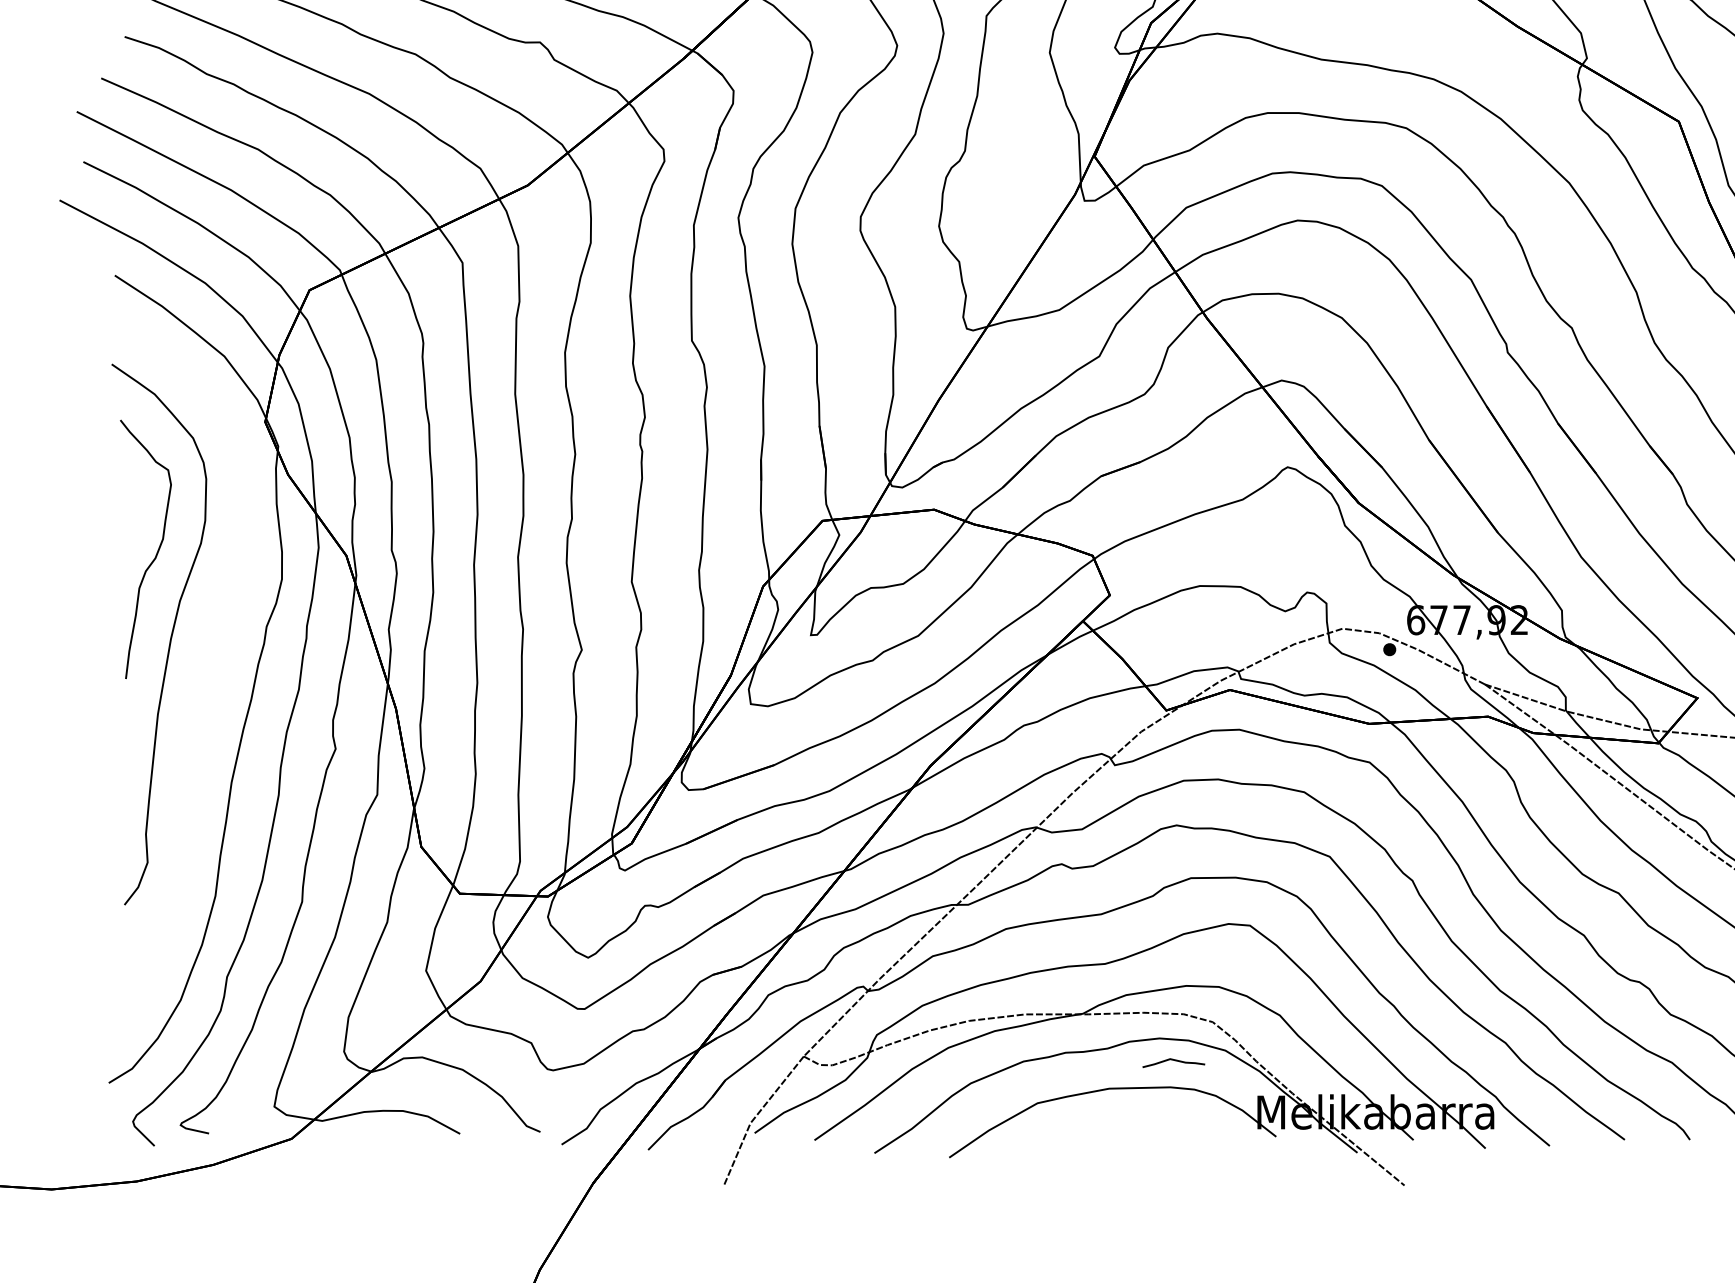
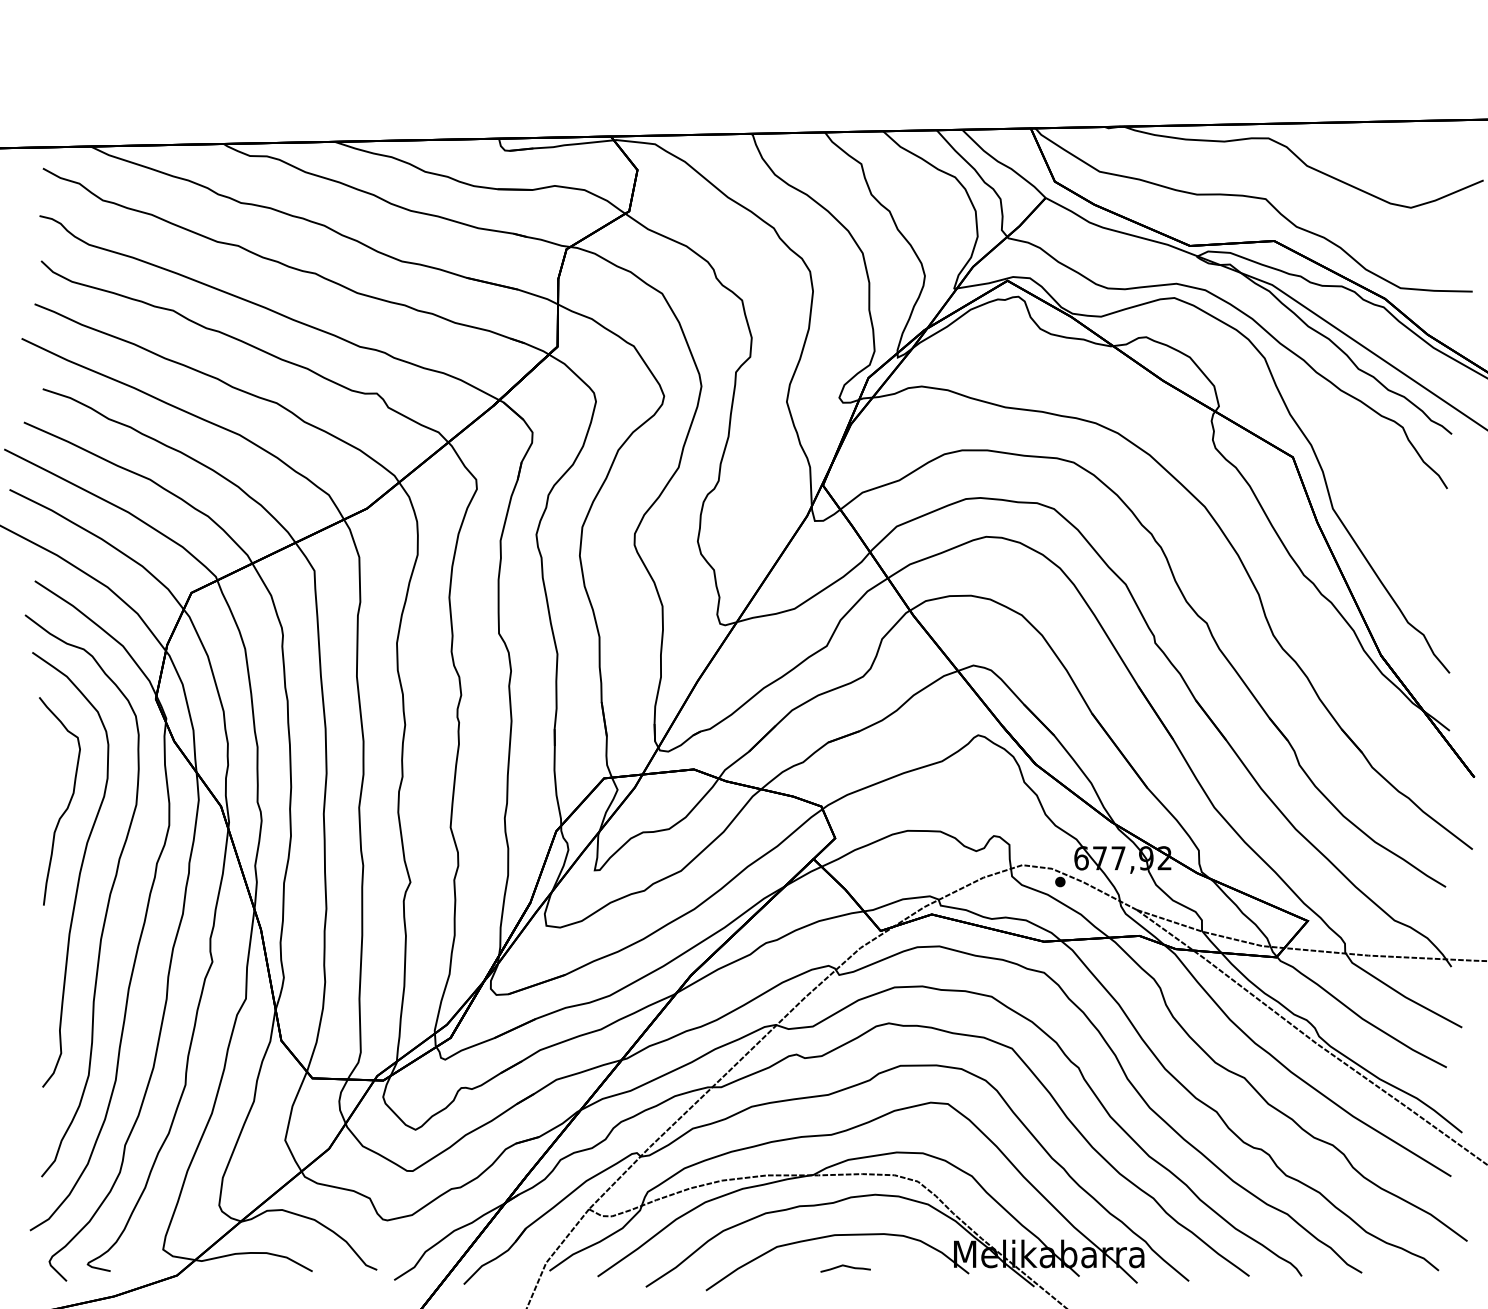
curve: (205, 673) -> (107, 901), added
curve: (1174, 1061) -> (846, 1267), moved

